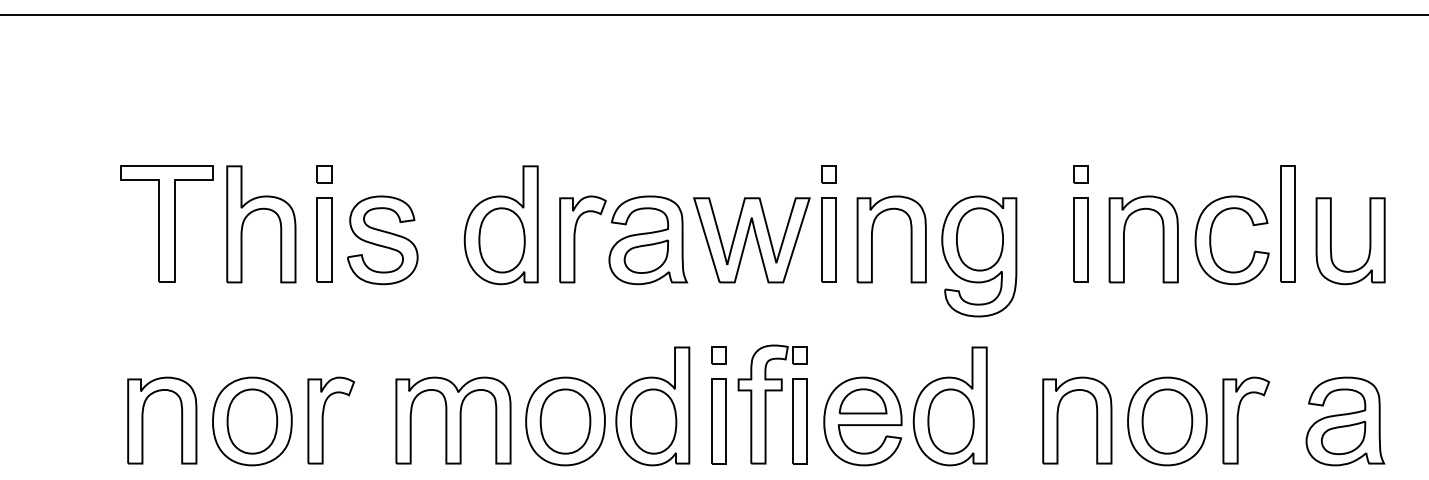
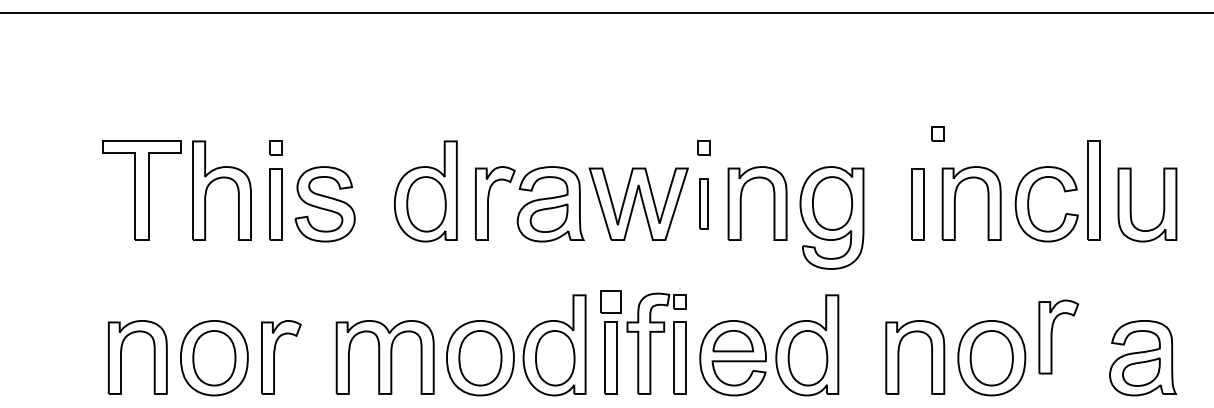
part: (1080, 174) -> (937, 133), moved
part: (828, 239) -> (703, 203), size x0.7
part: (718, 355) -> (610, 302), size x1.6
part: (1238, 420) -> (1052, 336), moved

